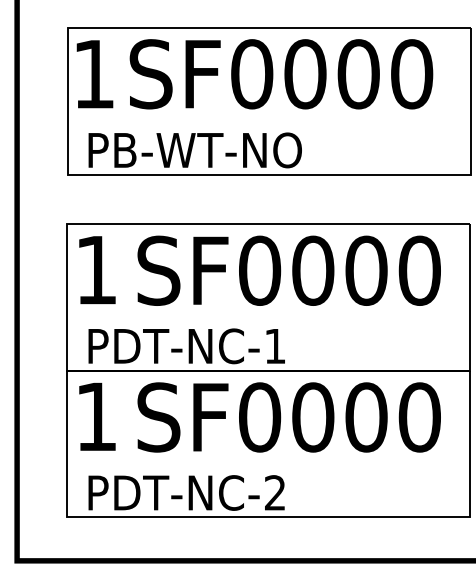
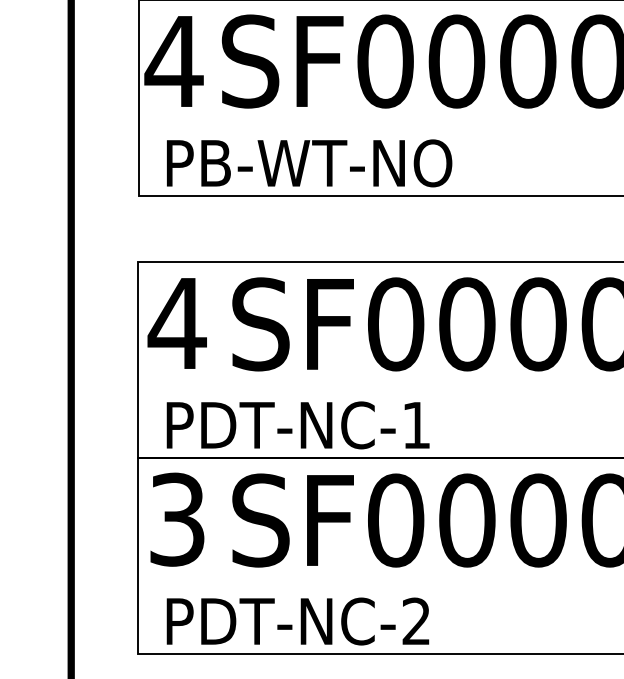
text: (93, 74) -> (173, 61), 1 -> 4
text: (96, 270) -> (177, 323), 1 -> 4
text: (96, 416) -> (177, 519), 1 -> 3

